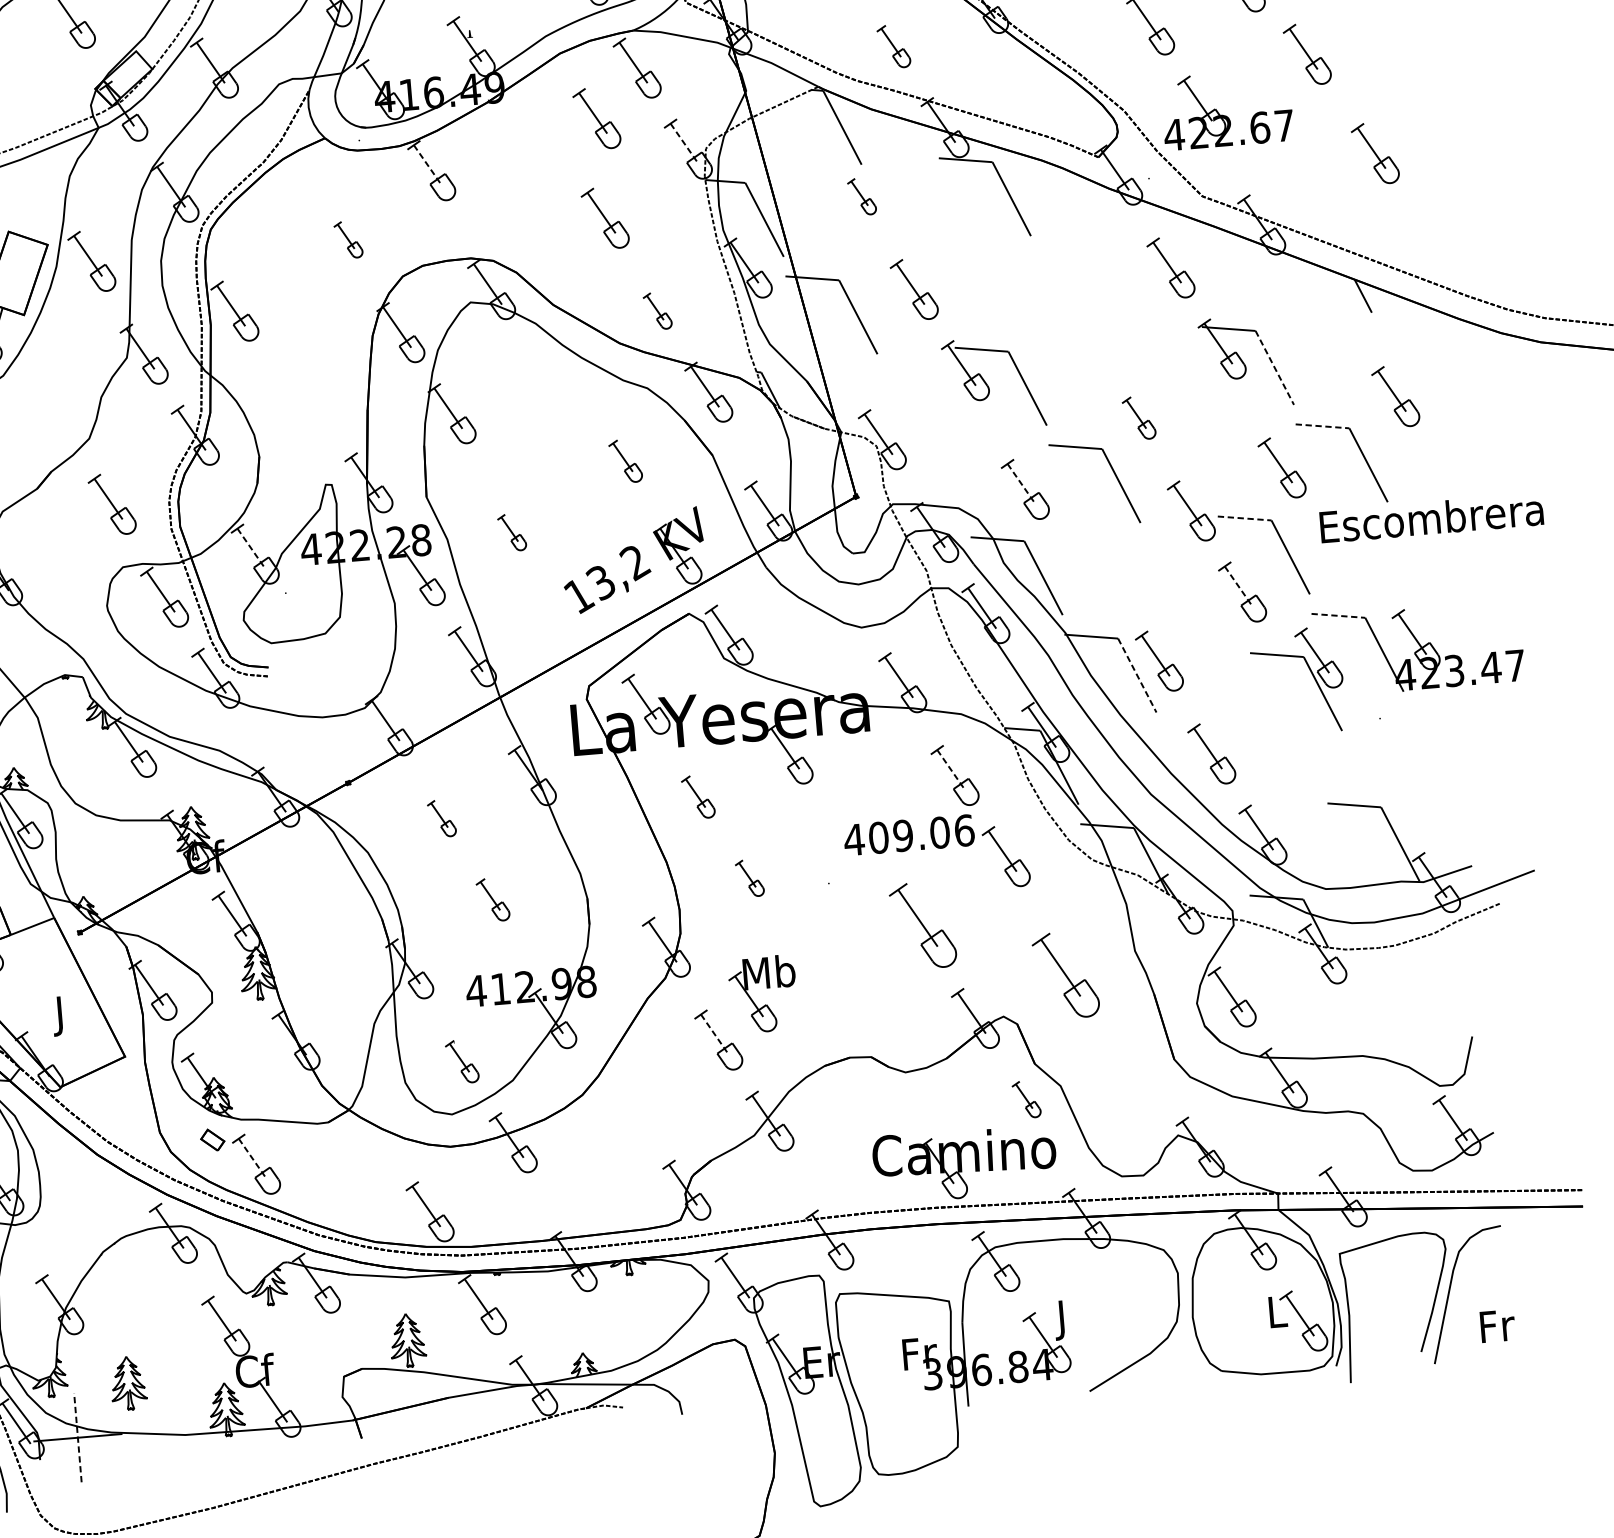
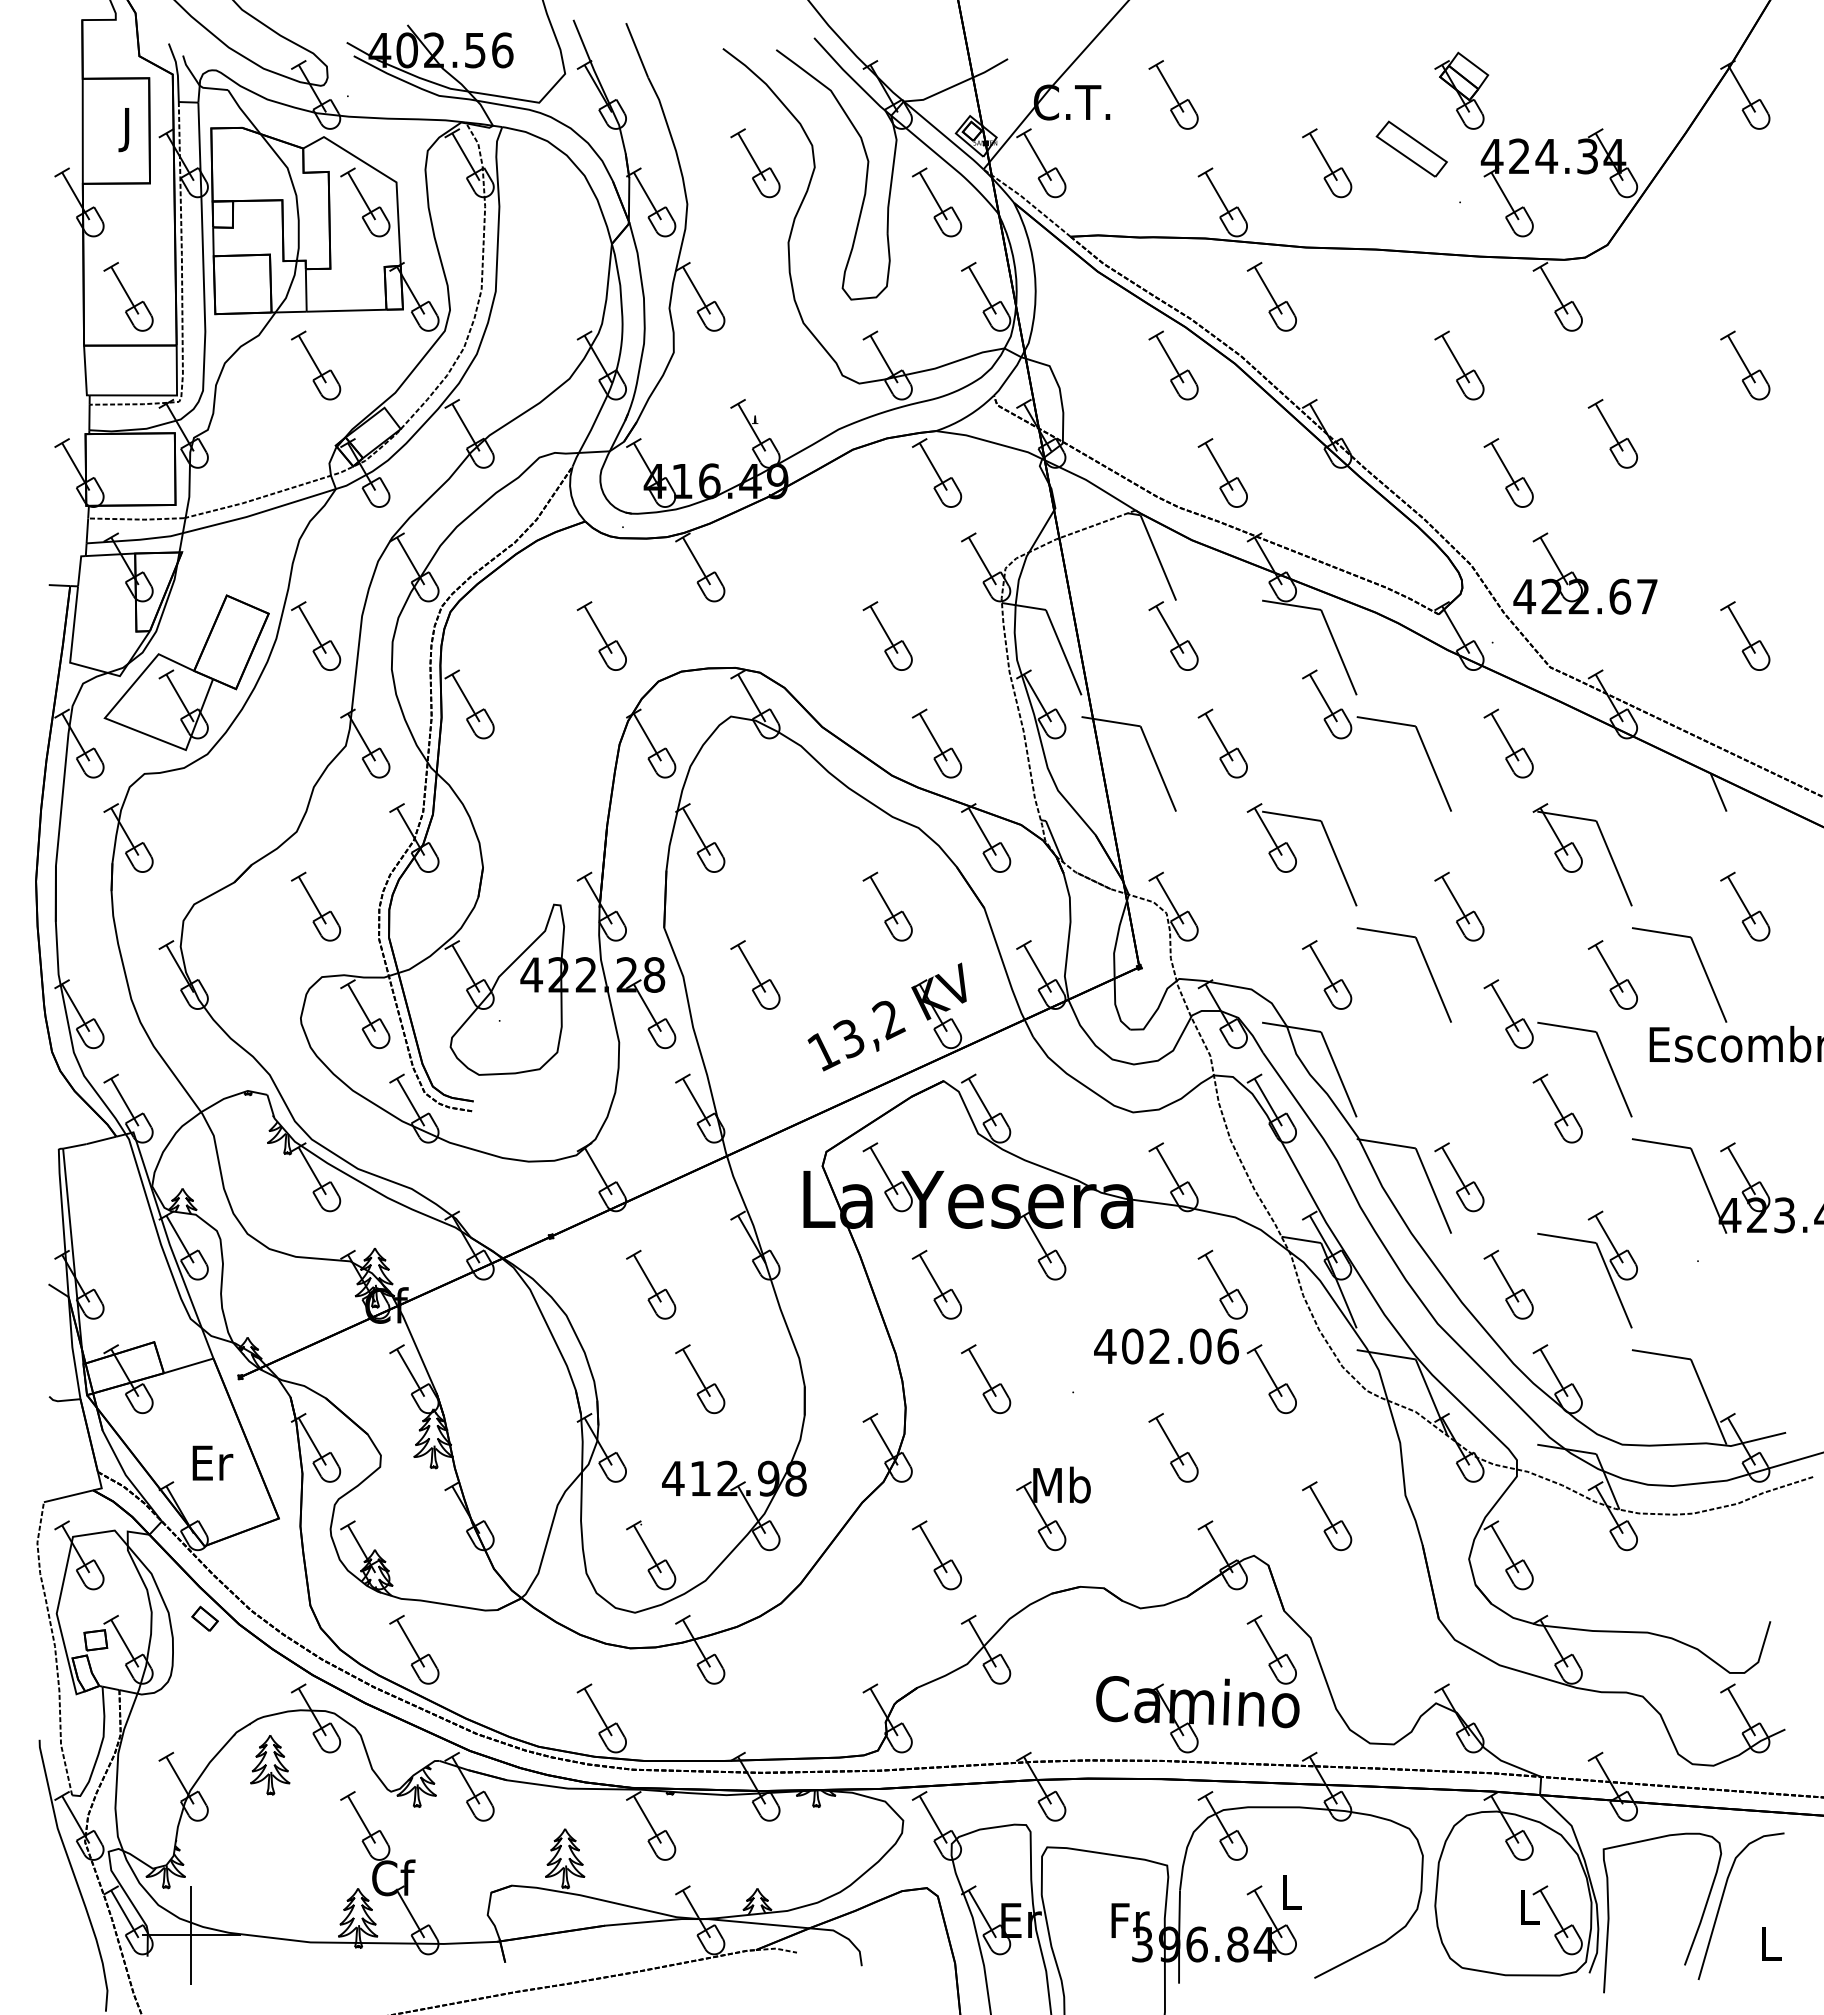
part: (893, 46) -> (1222, 472), size x1.43
part: (1307, 53) -> (1679, 519), removed
part: (596, 118) -> (887, 524), removed
line: (684, 144) -> (982, 561), dashed -> solid
line: (427, 165) -> (696, 561), dashed -> solid
part: (861, 196) -> (1173, 635), size x1.67
part: (348, 239) -> (601, 635), size x1.67
part: (1051, 258) -> (1377, 721), added
part: (657, 311) -> (936, 743), size x1.67
line: (1275, 368) -> (1614, 864), dashed -> solid
part: (1139, 418) -> (1459, 906), size x1.43
line: (1322, 426) -> (1661, 932), dashed -> solid
part: (625, 461) -> (887, 906), size x1.43
line: (1021, 484) -> (1323, 969), dashed -> solid
line: (1244, 518) -> (1566, 1027), dashed -> solid
part: (512, 532) -> (755, 974), size x1.67
line: (252, 549) -> (466, 969), dashed -> solid
line: (1239, 586) -> (1554, 1102), dashed -> solid
line: (1338, 615) -> (1661, 1143), dashed -> solid
part: (1311, 674) -> (1603, 1263), moved
line: (1137, 675) -> (1433, 1191), dashed -> solid
line: (951, 770) -> (1219, 1278), dashed -> solid
part: (697, 796) -> (936, 1284), size x1.43
part: (442, 818) -> (651, 1284), size x1.67
text: (902, 835) -> (1159, 1346), 409.06 -> 402.06
part: (750, 878) -> (986, 1379), size x1.67
part: (493, 900) -> (700, 1379), size x1.43
part: (923, 925) -> (1173, 1447), size x0.71
part: (1066, 975) -> (1327, 1516), size x0.71
part: (766, 988) -> (1057, 1502), moved
text: (61, 1015) -> (212, 1467), J -> Er
line: (715, 1035) -> (933, 1549), dashed -> solid
part: (462, 1061) -> (651, 1555), size x1.43
part: (1026, 1099) -> (1271, 1649), size x1.67
part: (212, 1139) -> (204, 1618), moved
line: (252, 1159) -> (410, 1644), dashed -> solid
text: (1063, 1320) -> (1291, 1897), J -> L
text: (1497, 1325) -> (1771, 1943), Fr -> L
part: (128, 1383) -> (270, 1765), moved
line: (78, 1437) -> (191, 1935), dashed -> solid

